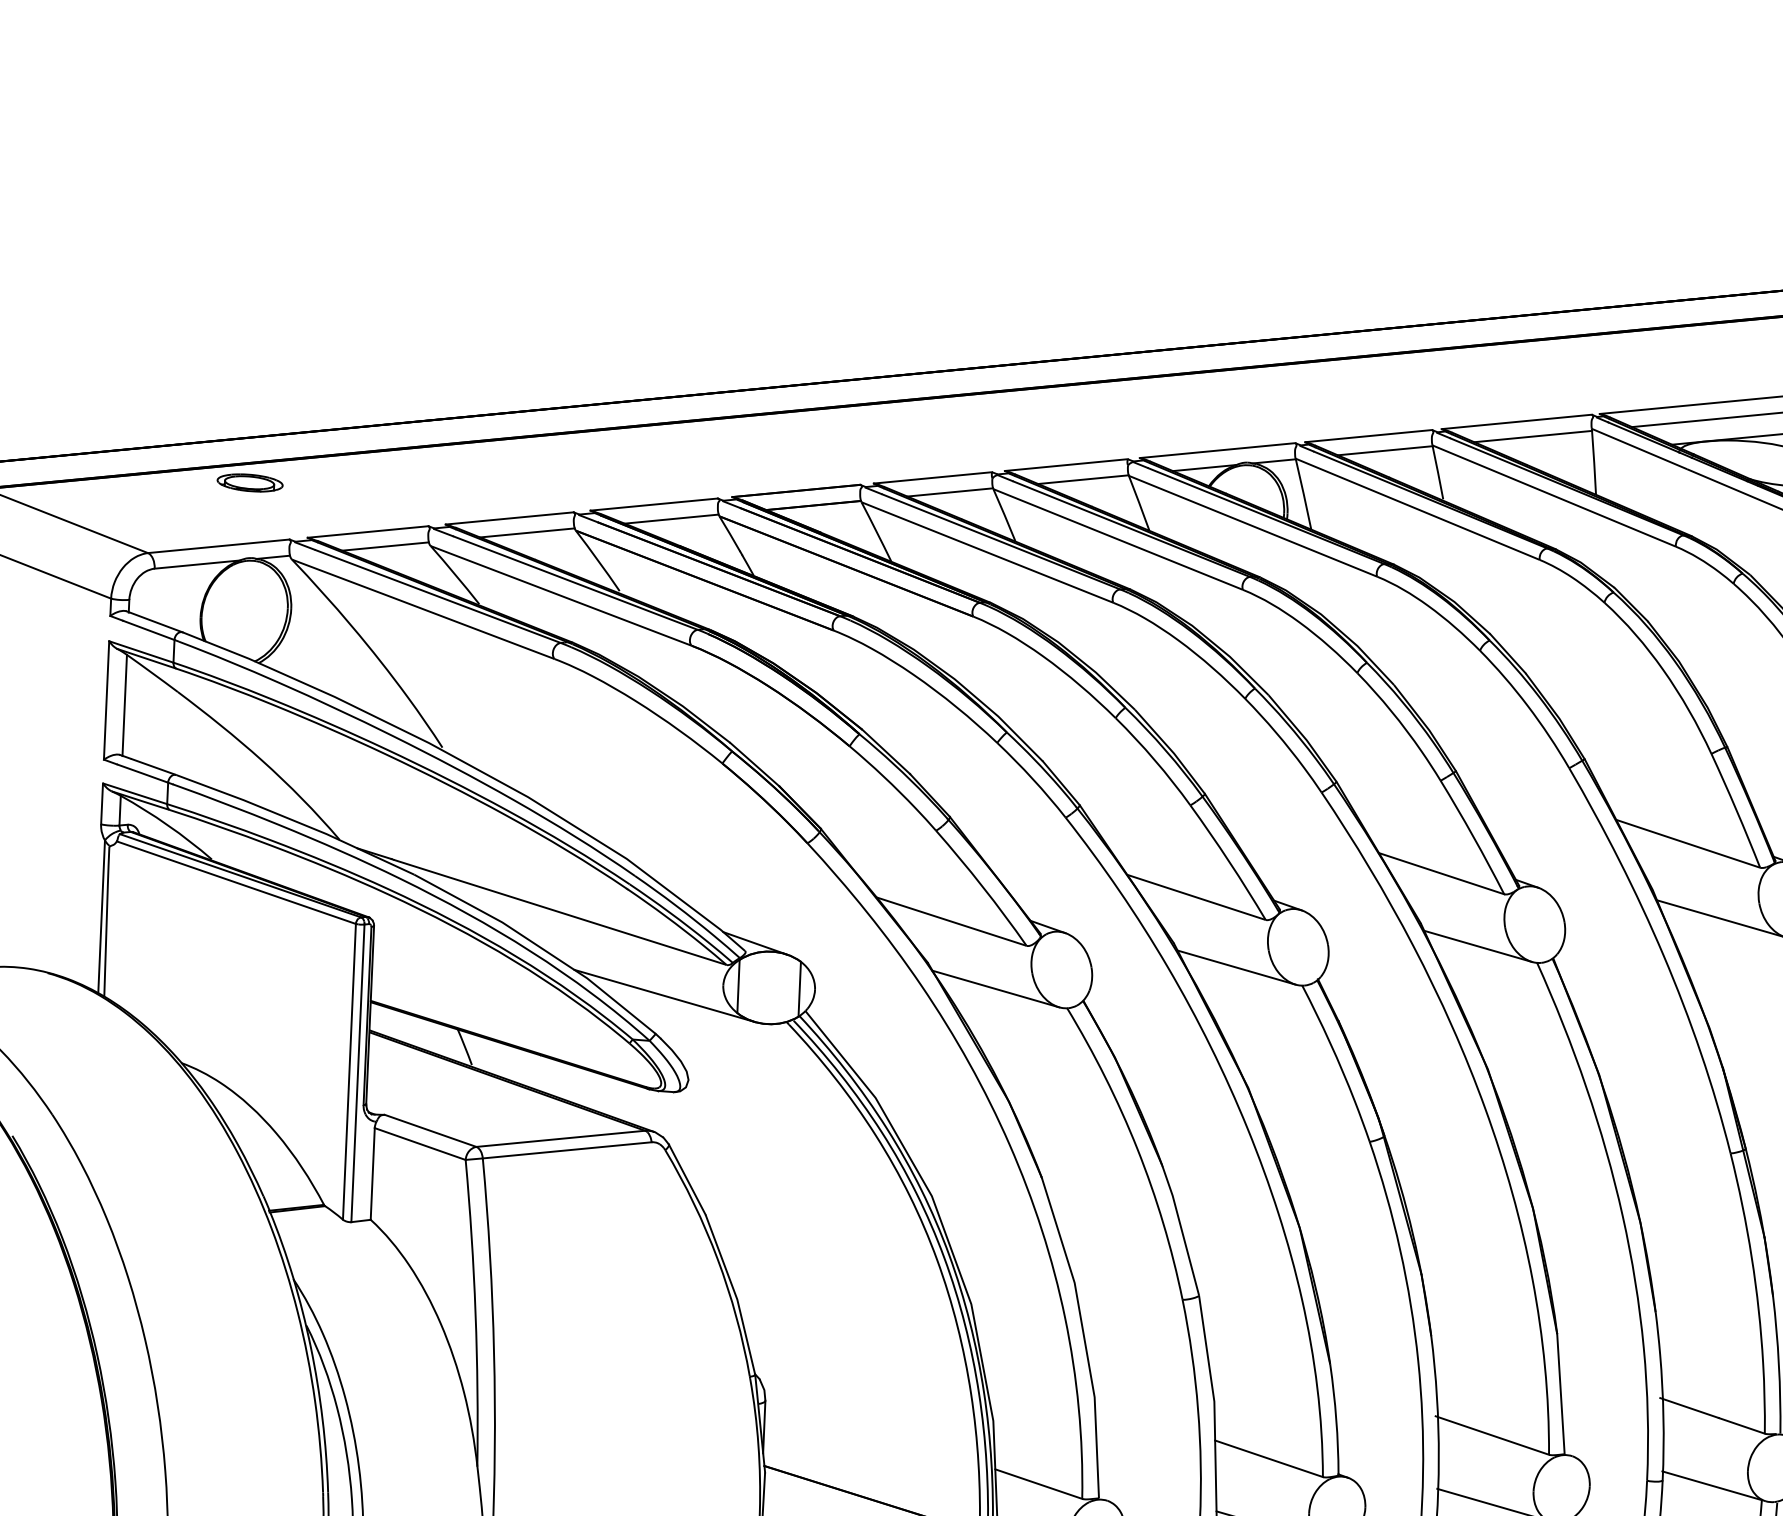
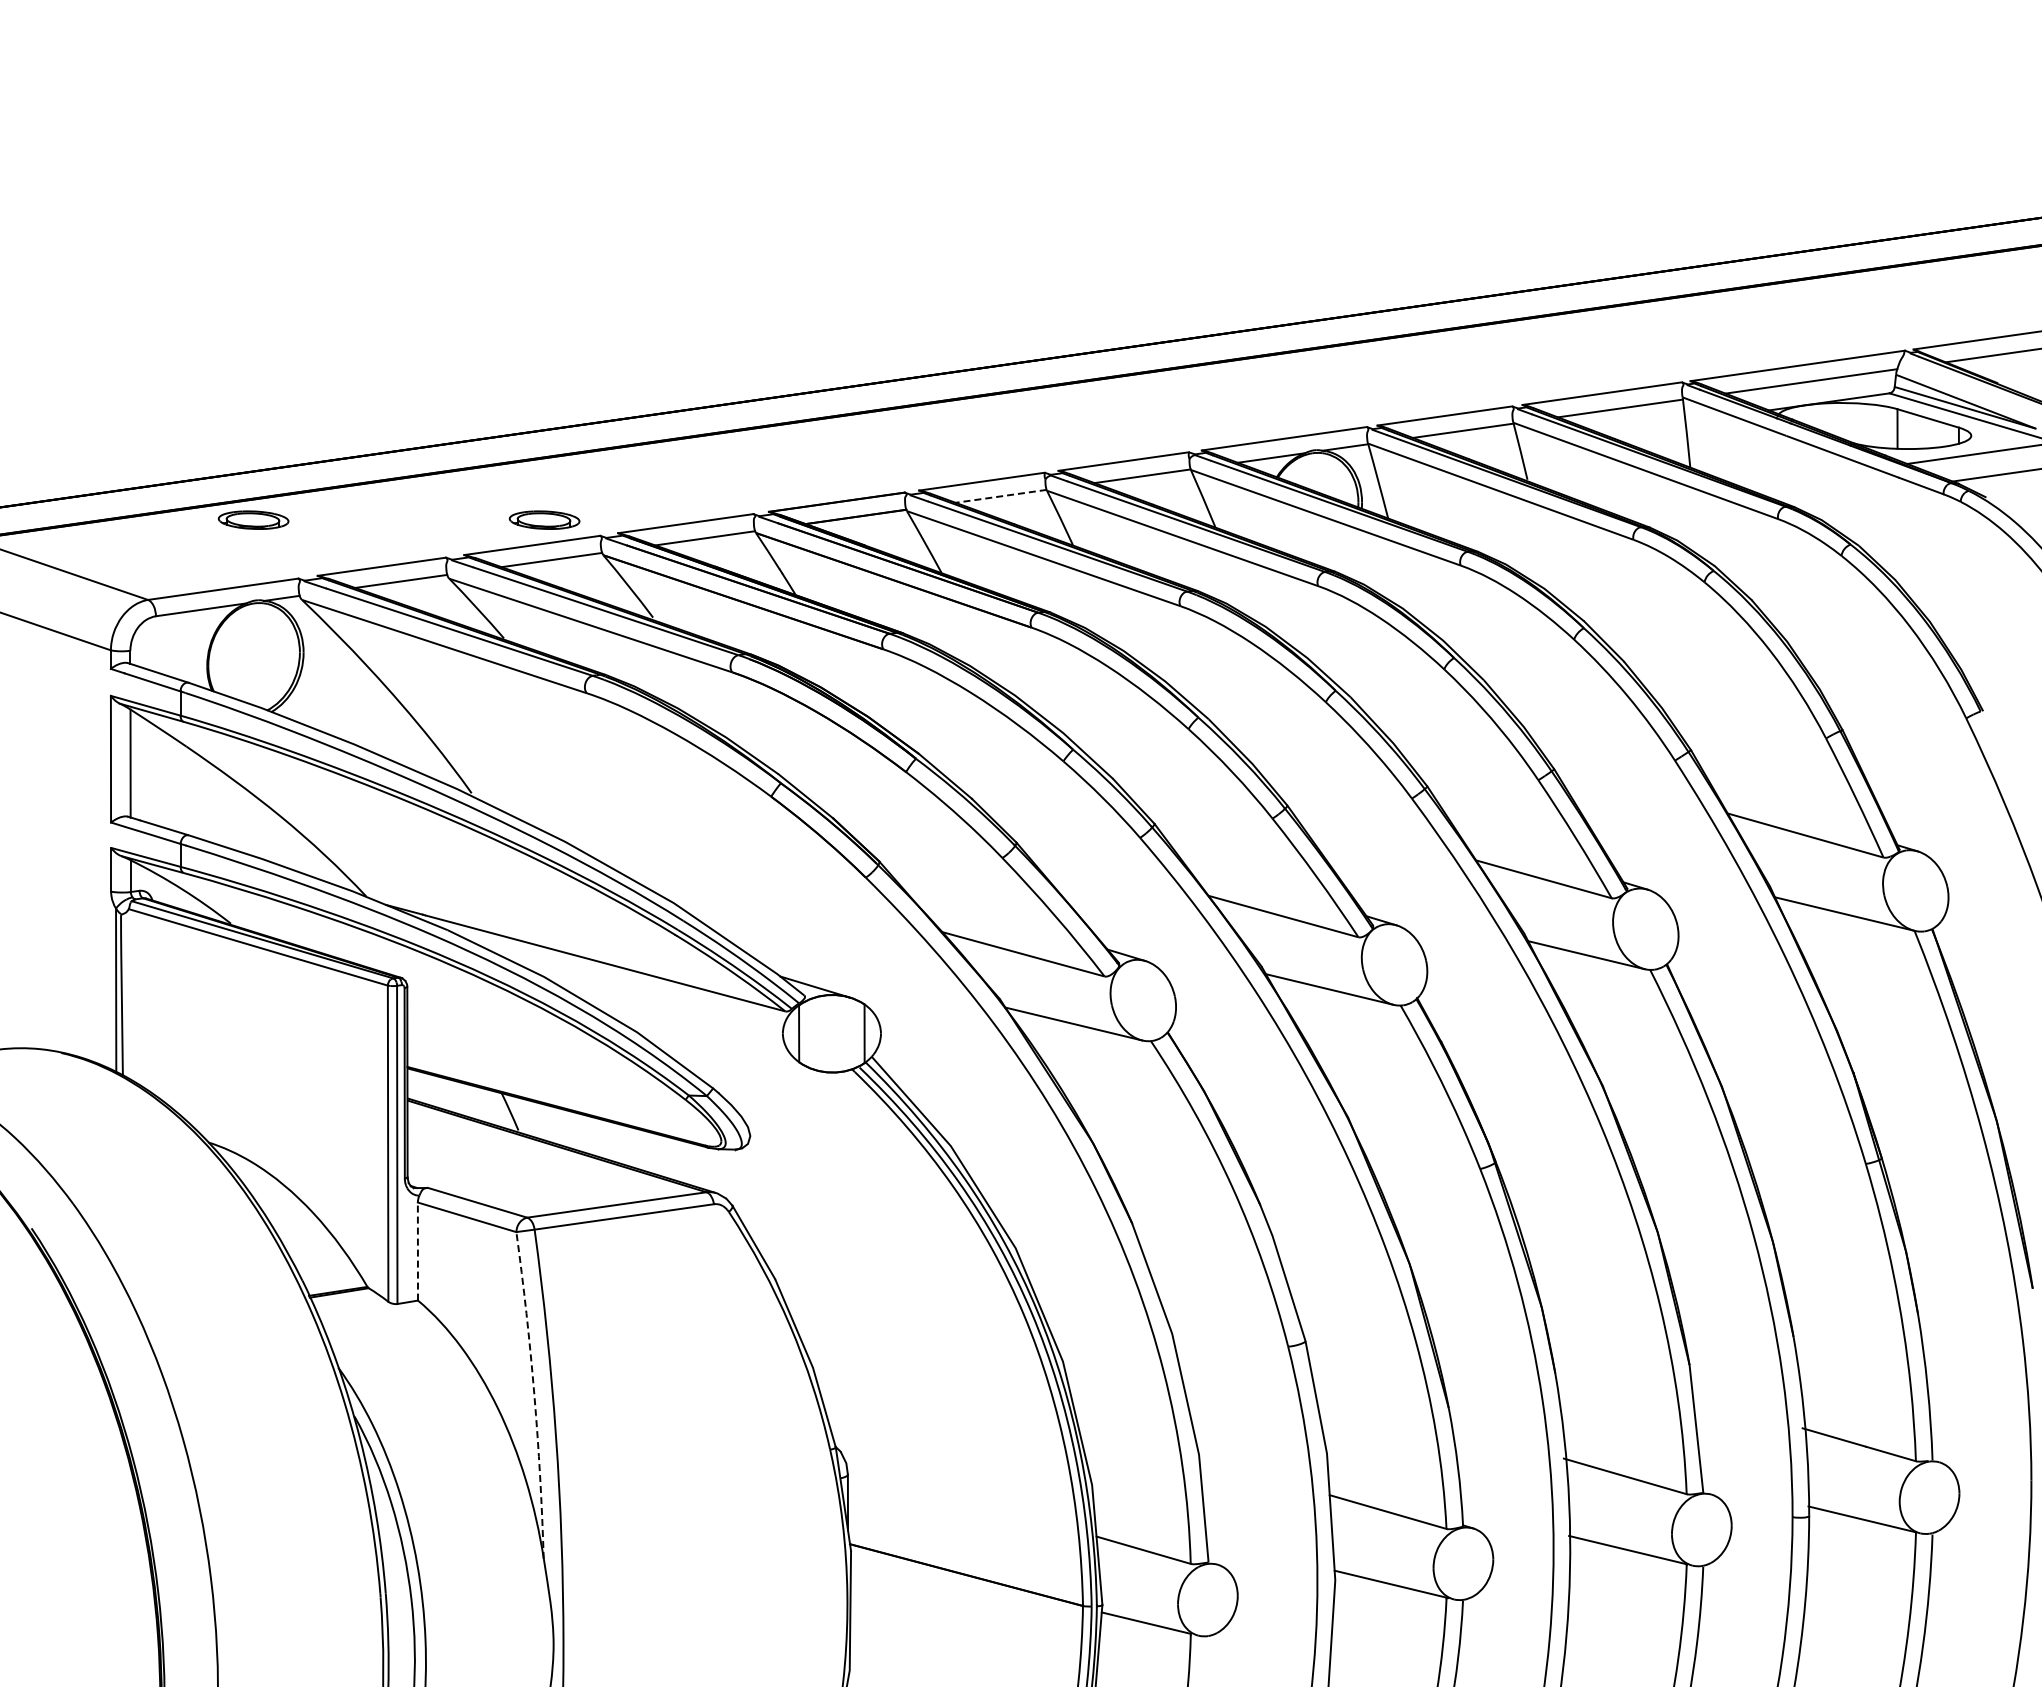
line: (950, 492) -> (1001, 496), solid -> dashed
part: (522, 494) -> (544, 519), added
line: (664, 995) -> (720, 1047), removed
line: (372, 1173) -> (417, 1251), solid -> dashed
arc: (475, 1313) -> (534, 1395), solid -> dashed

